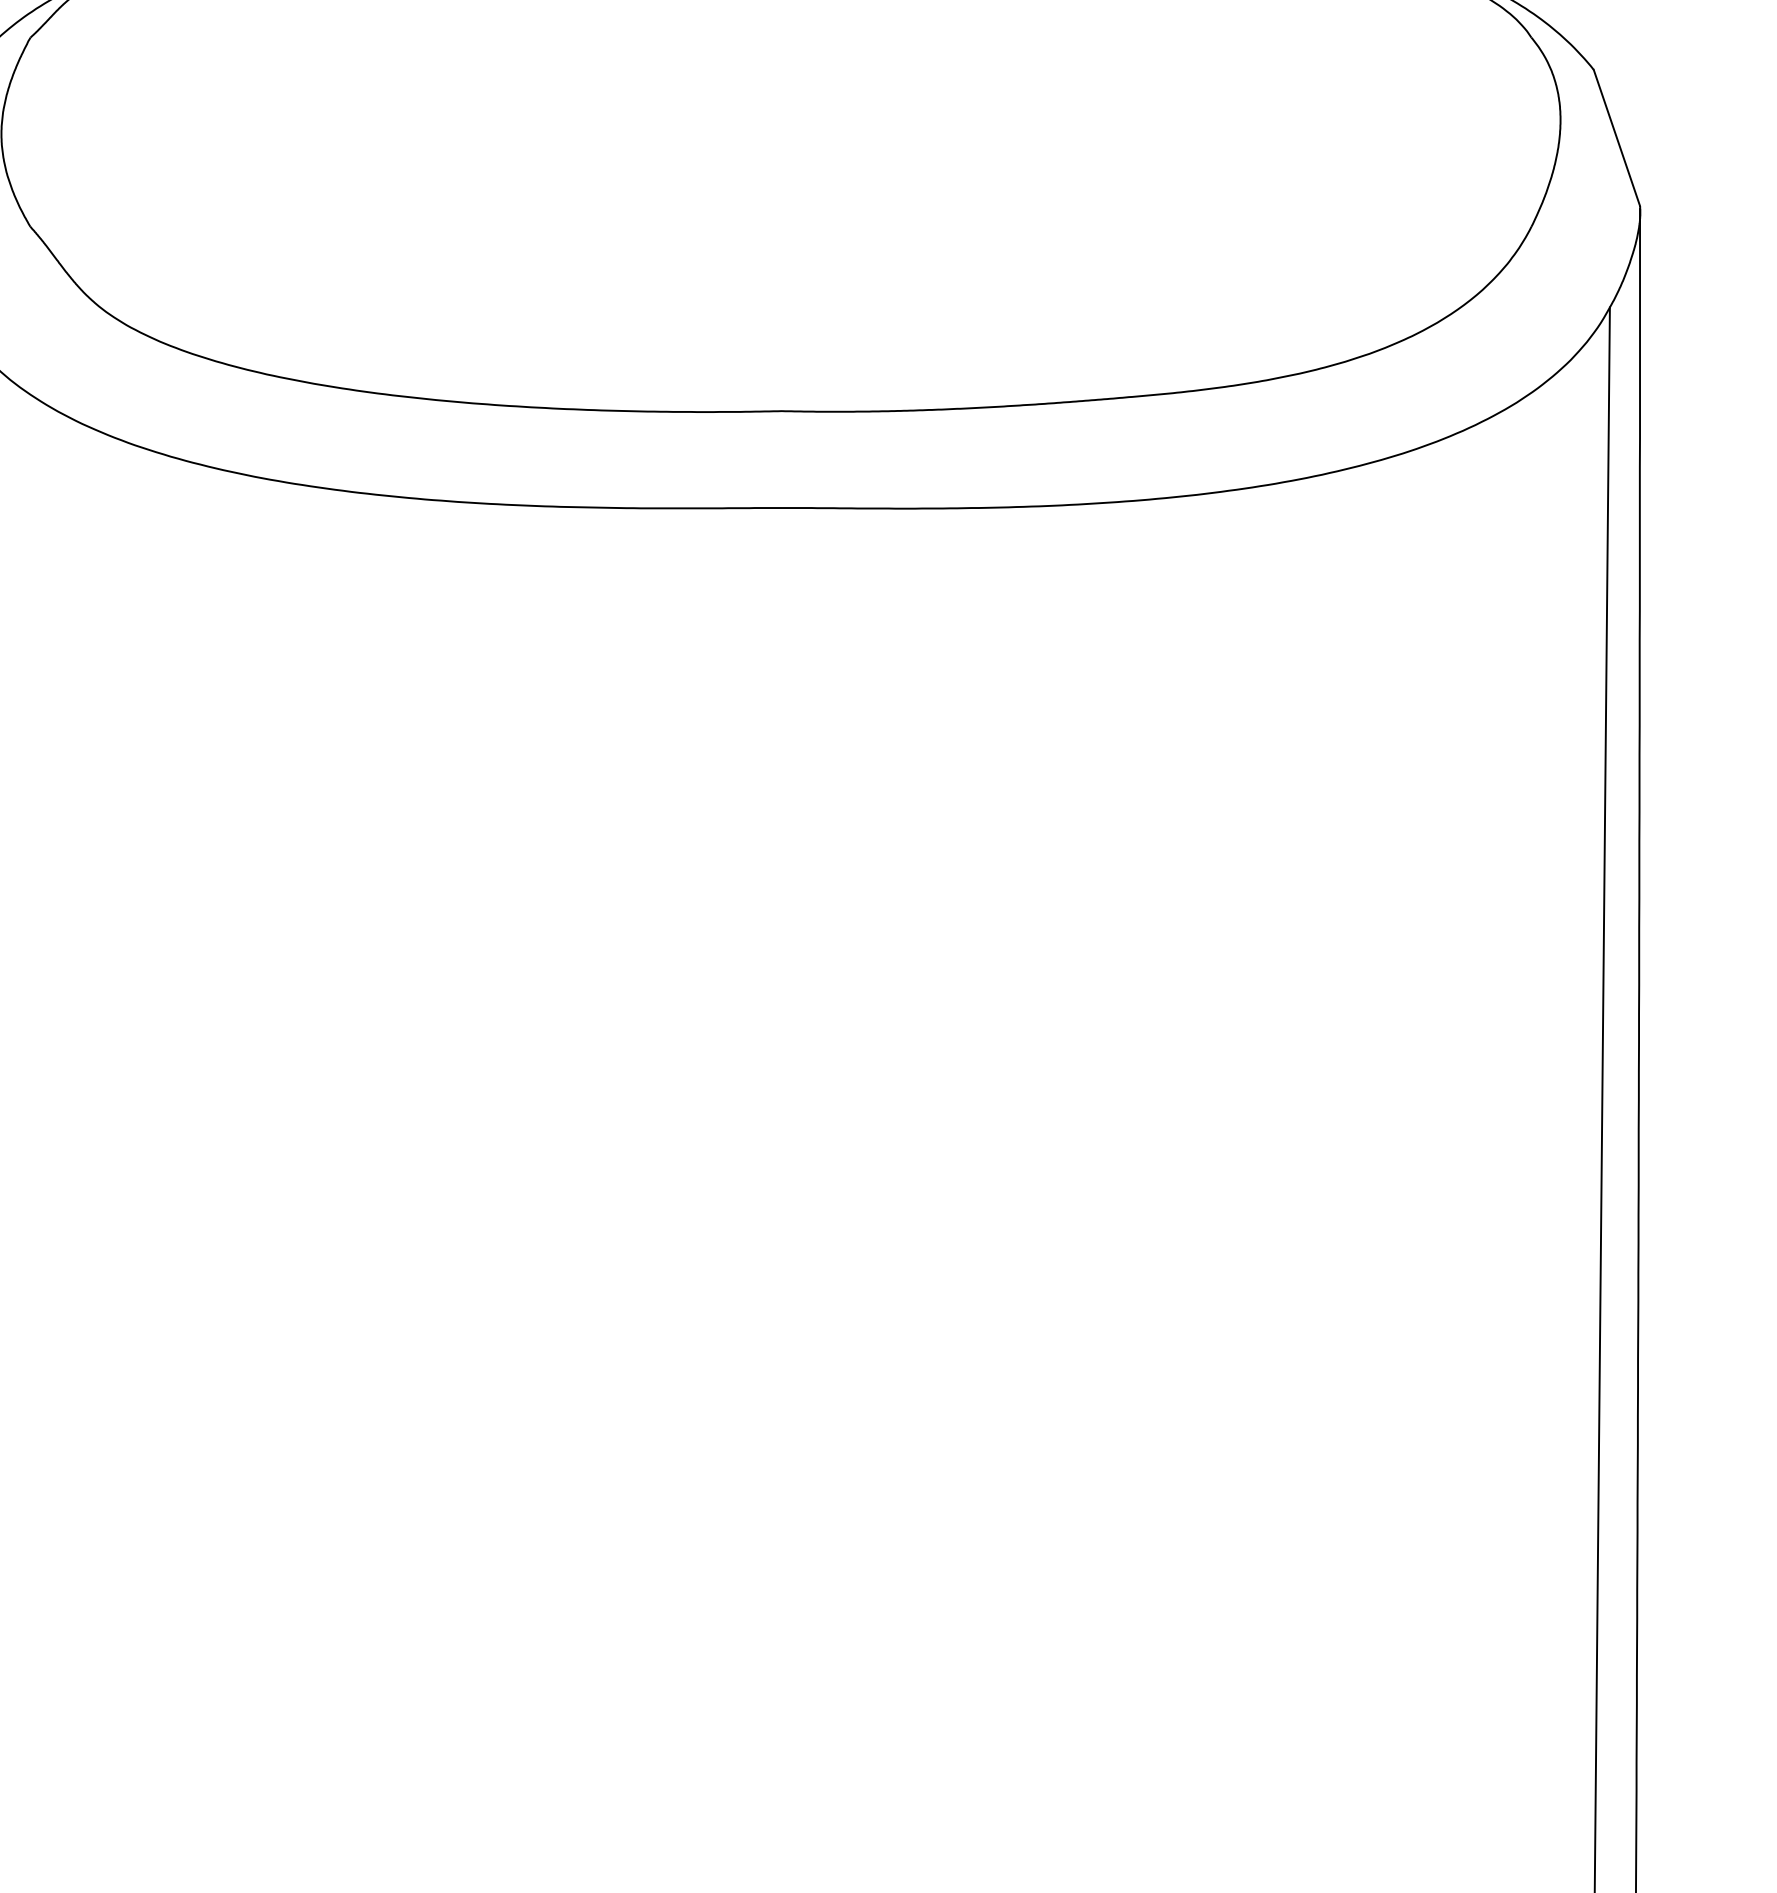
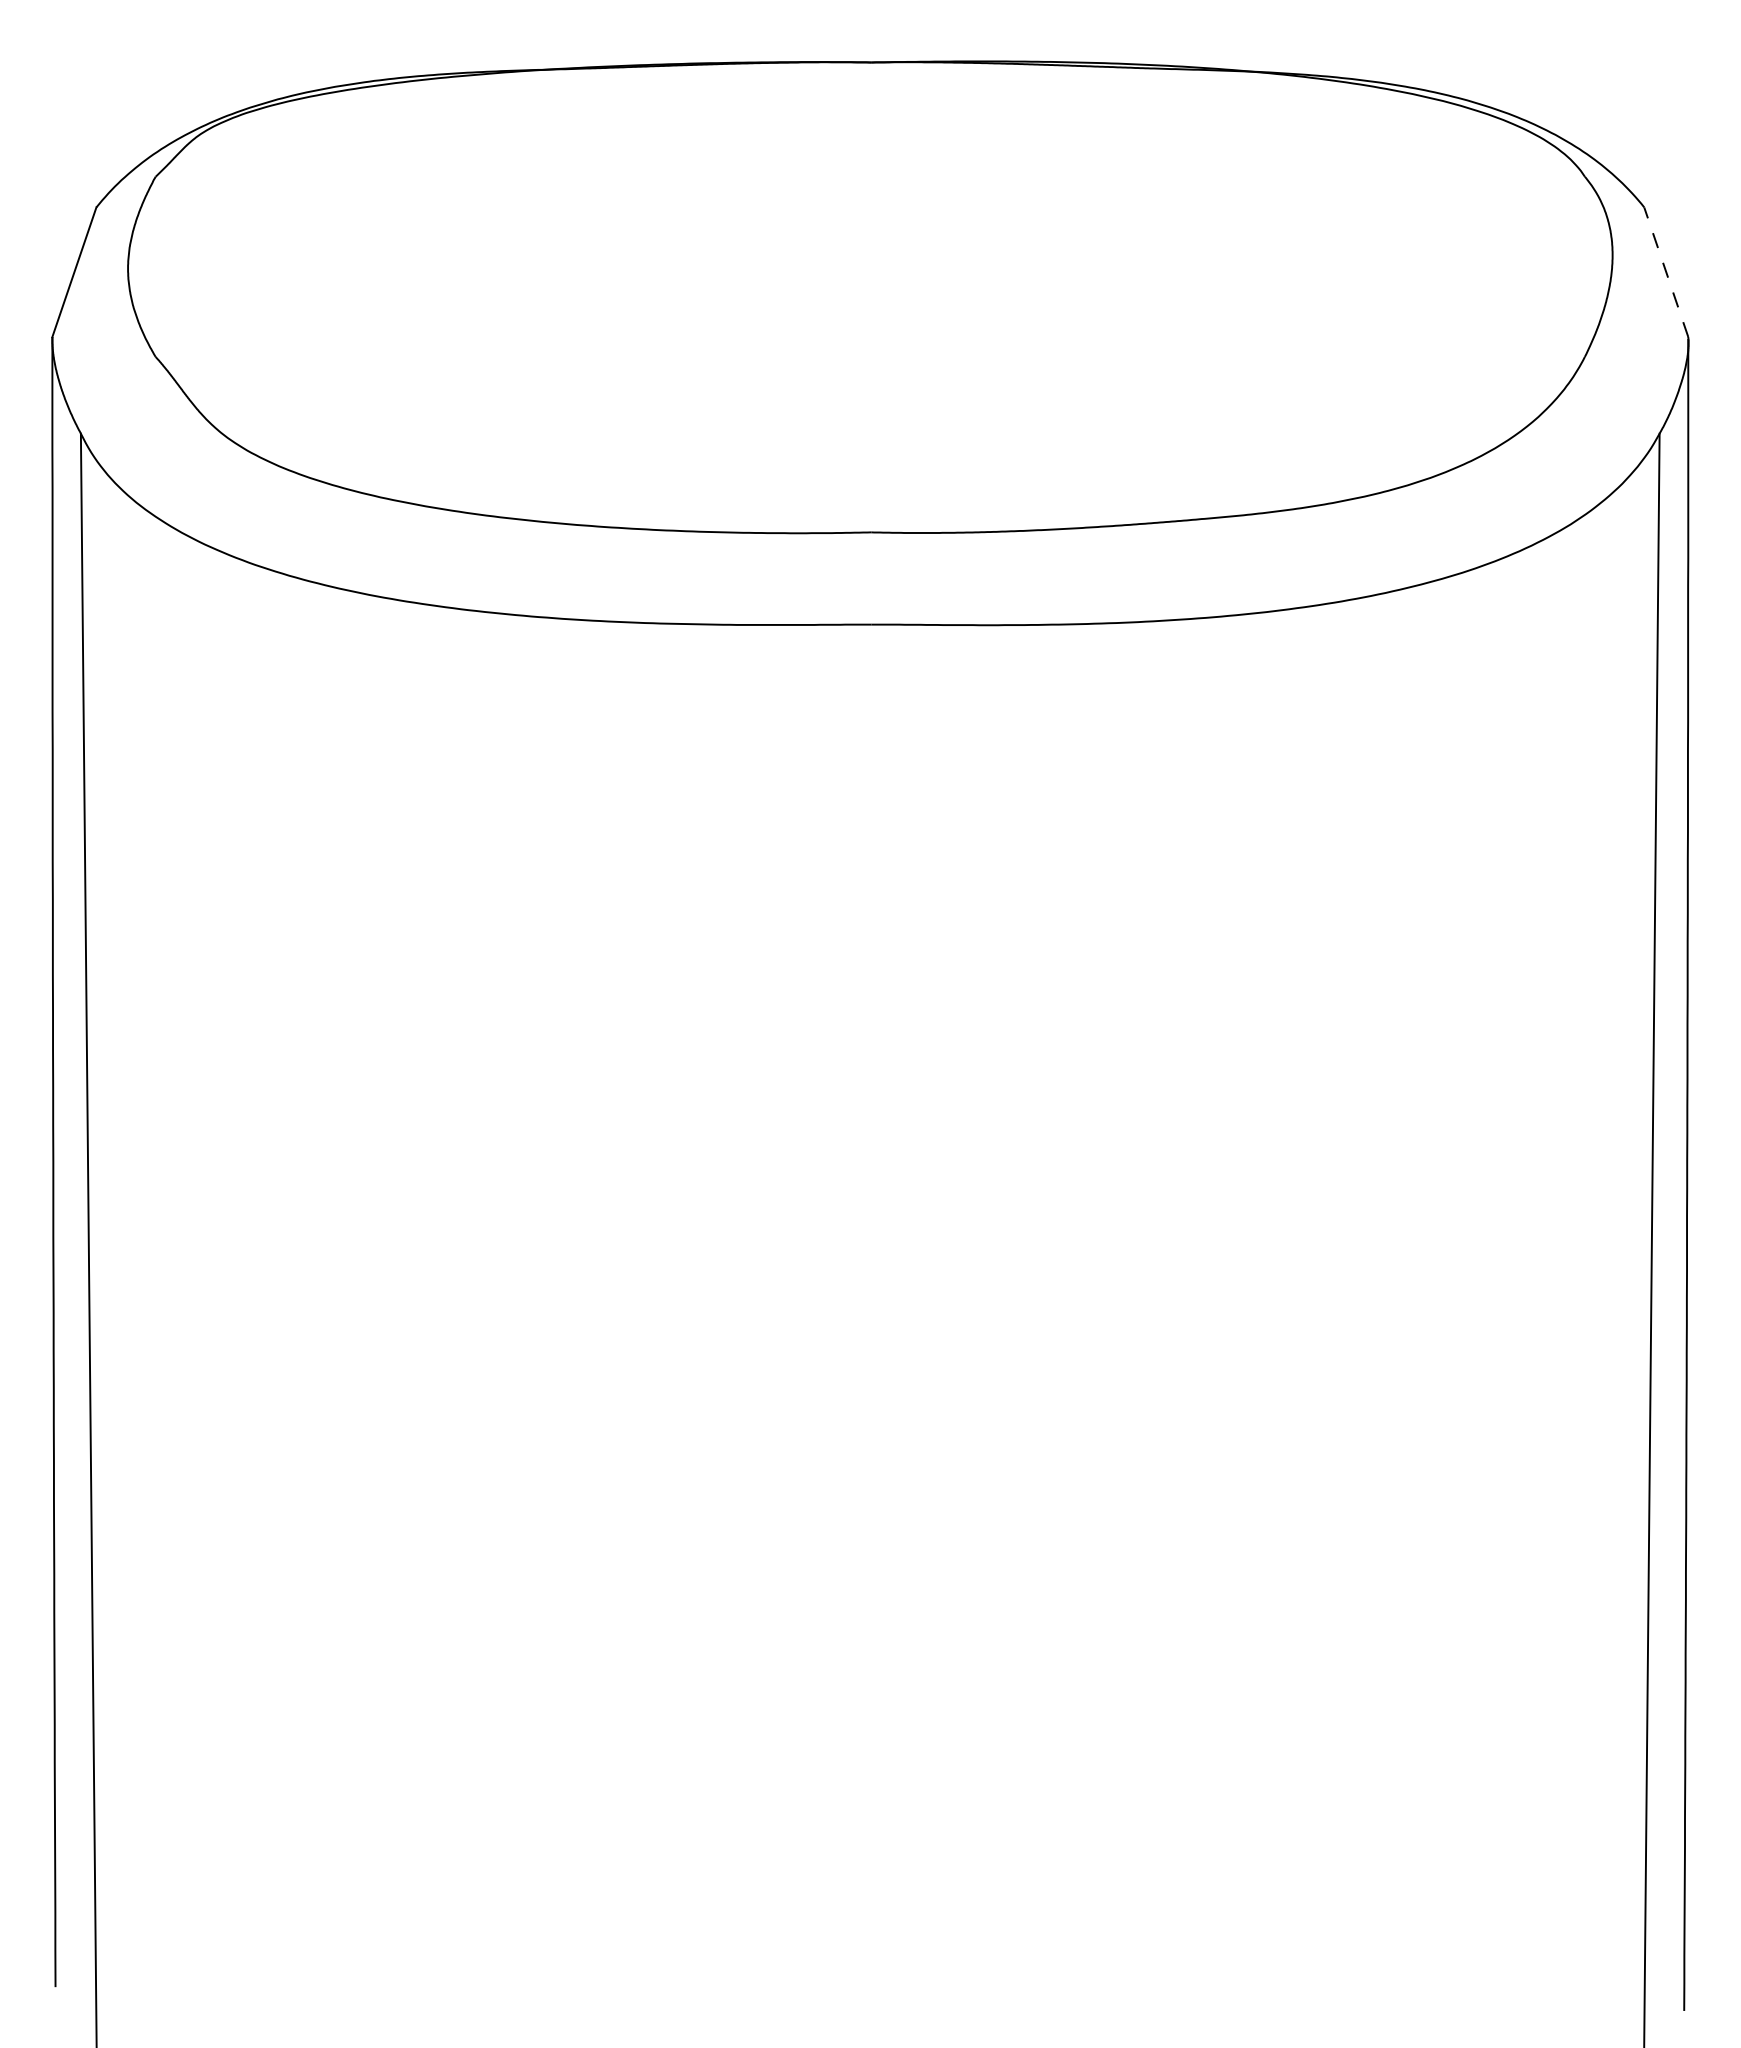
line: (1617, 137) -> (1666, 271), solid -> dashed

